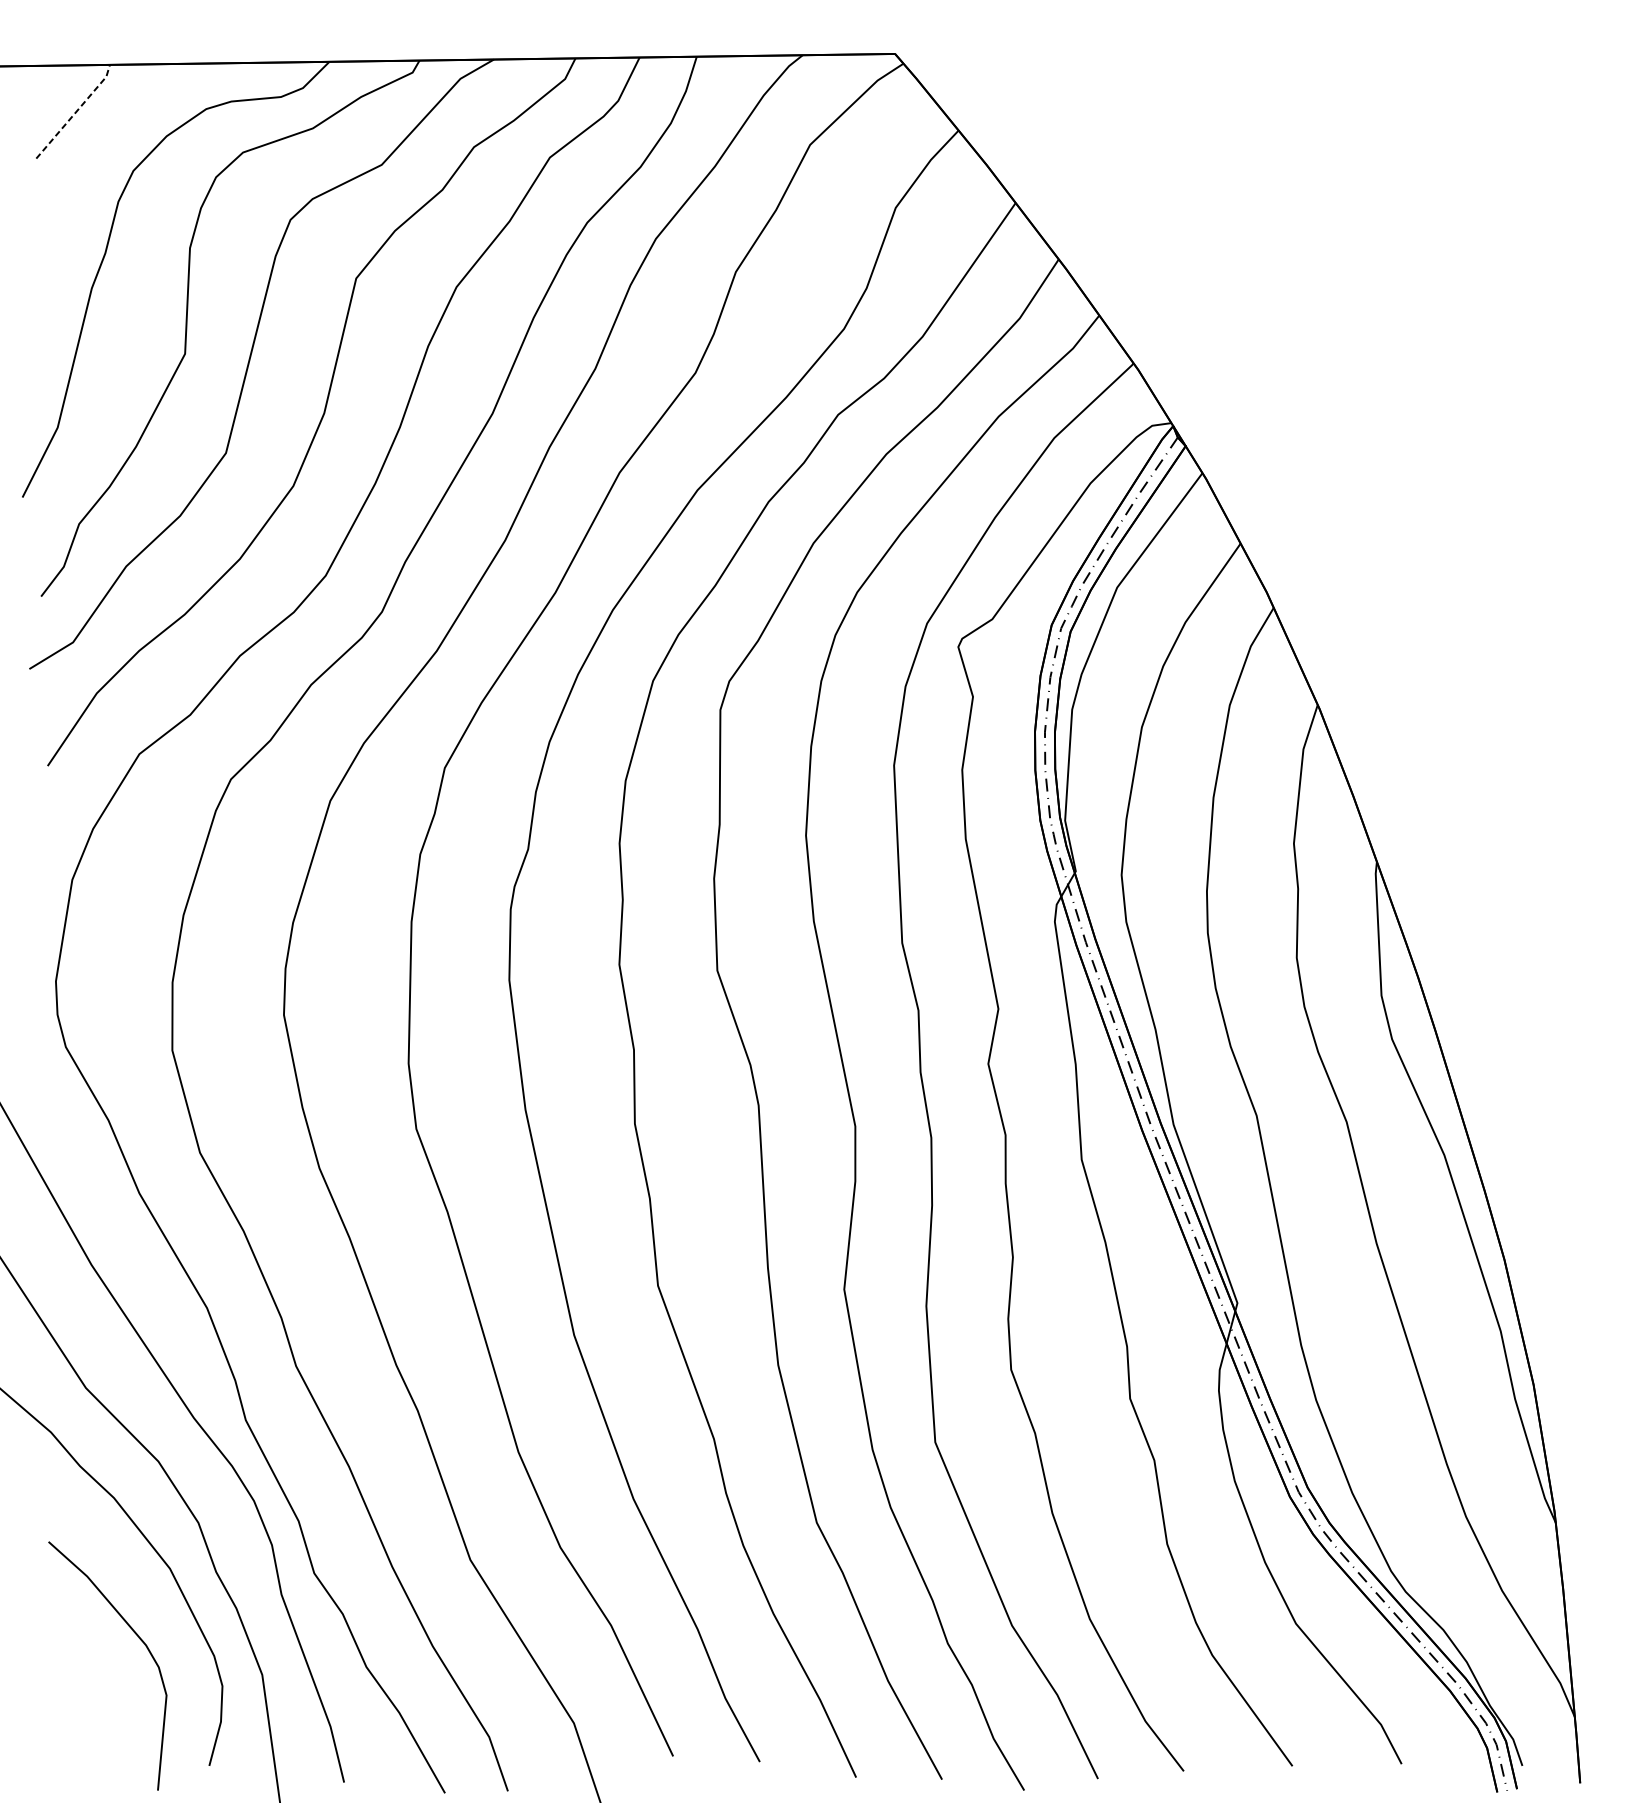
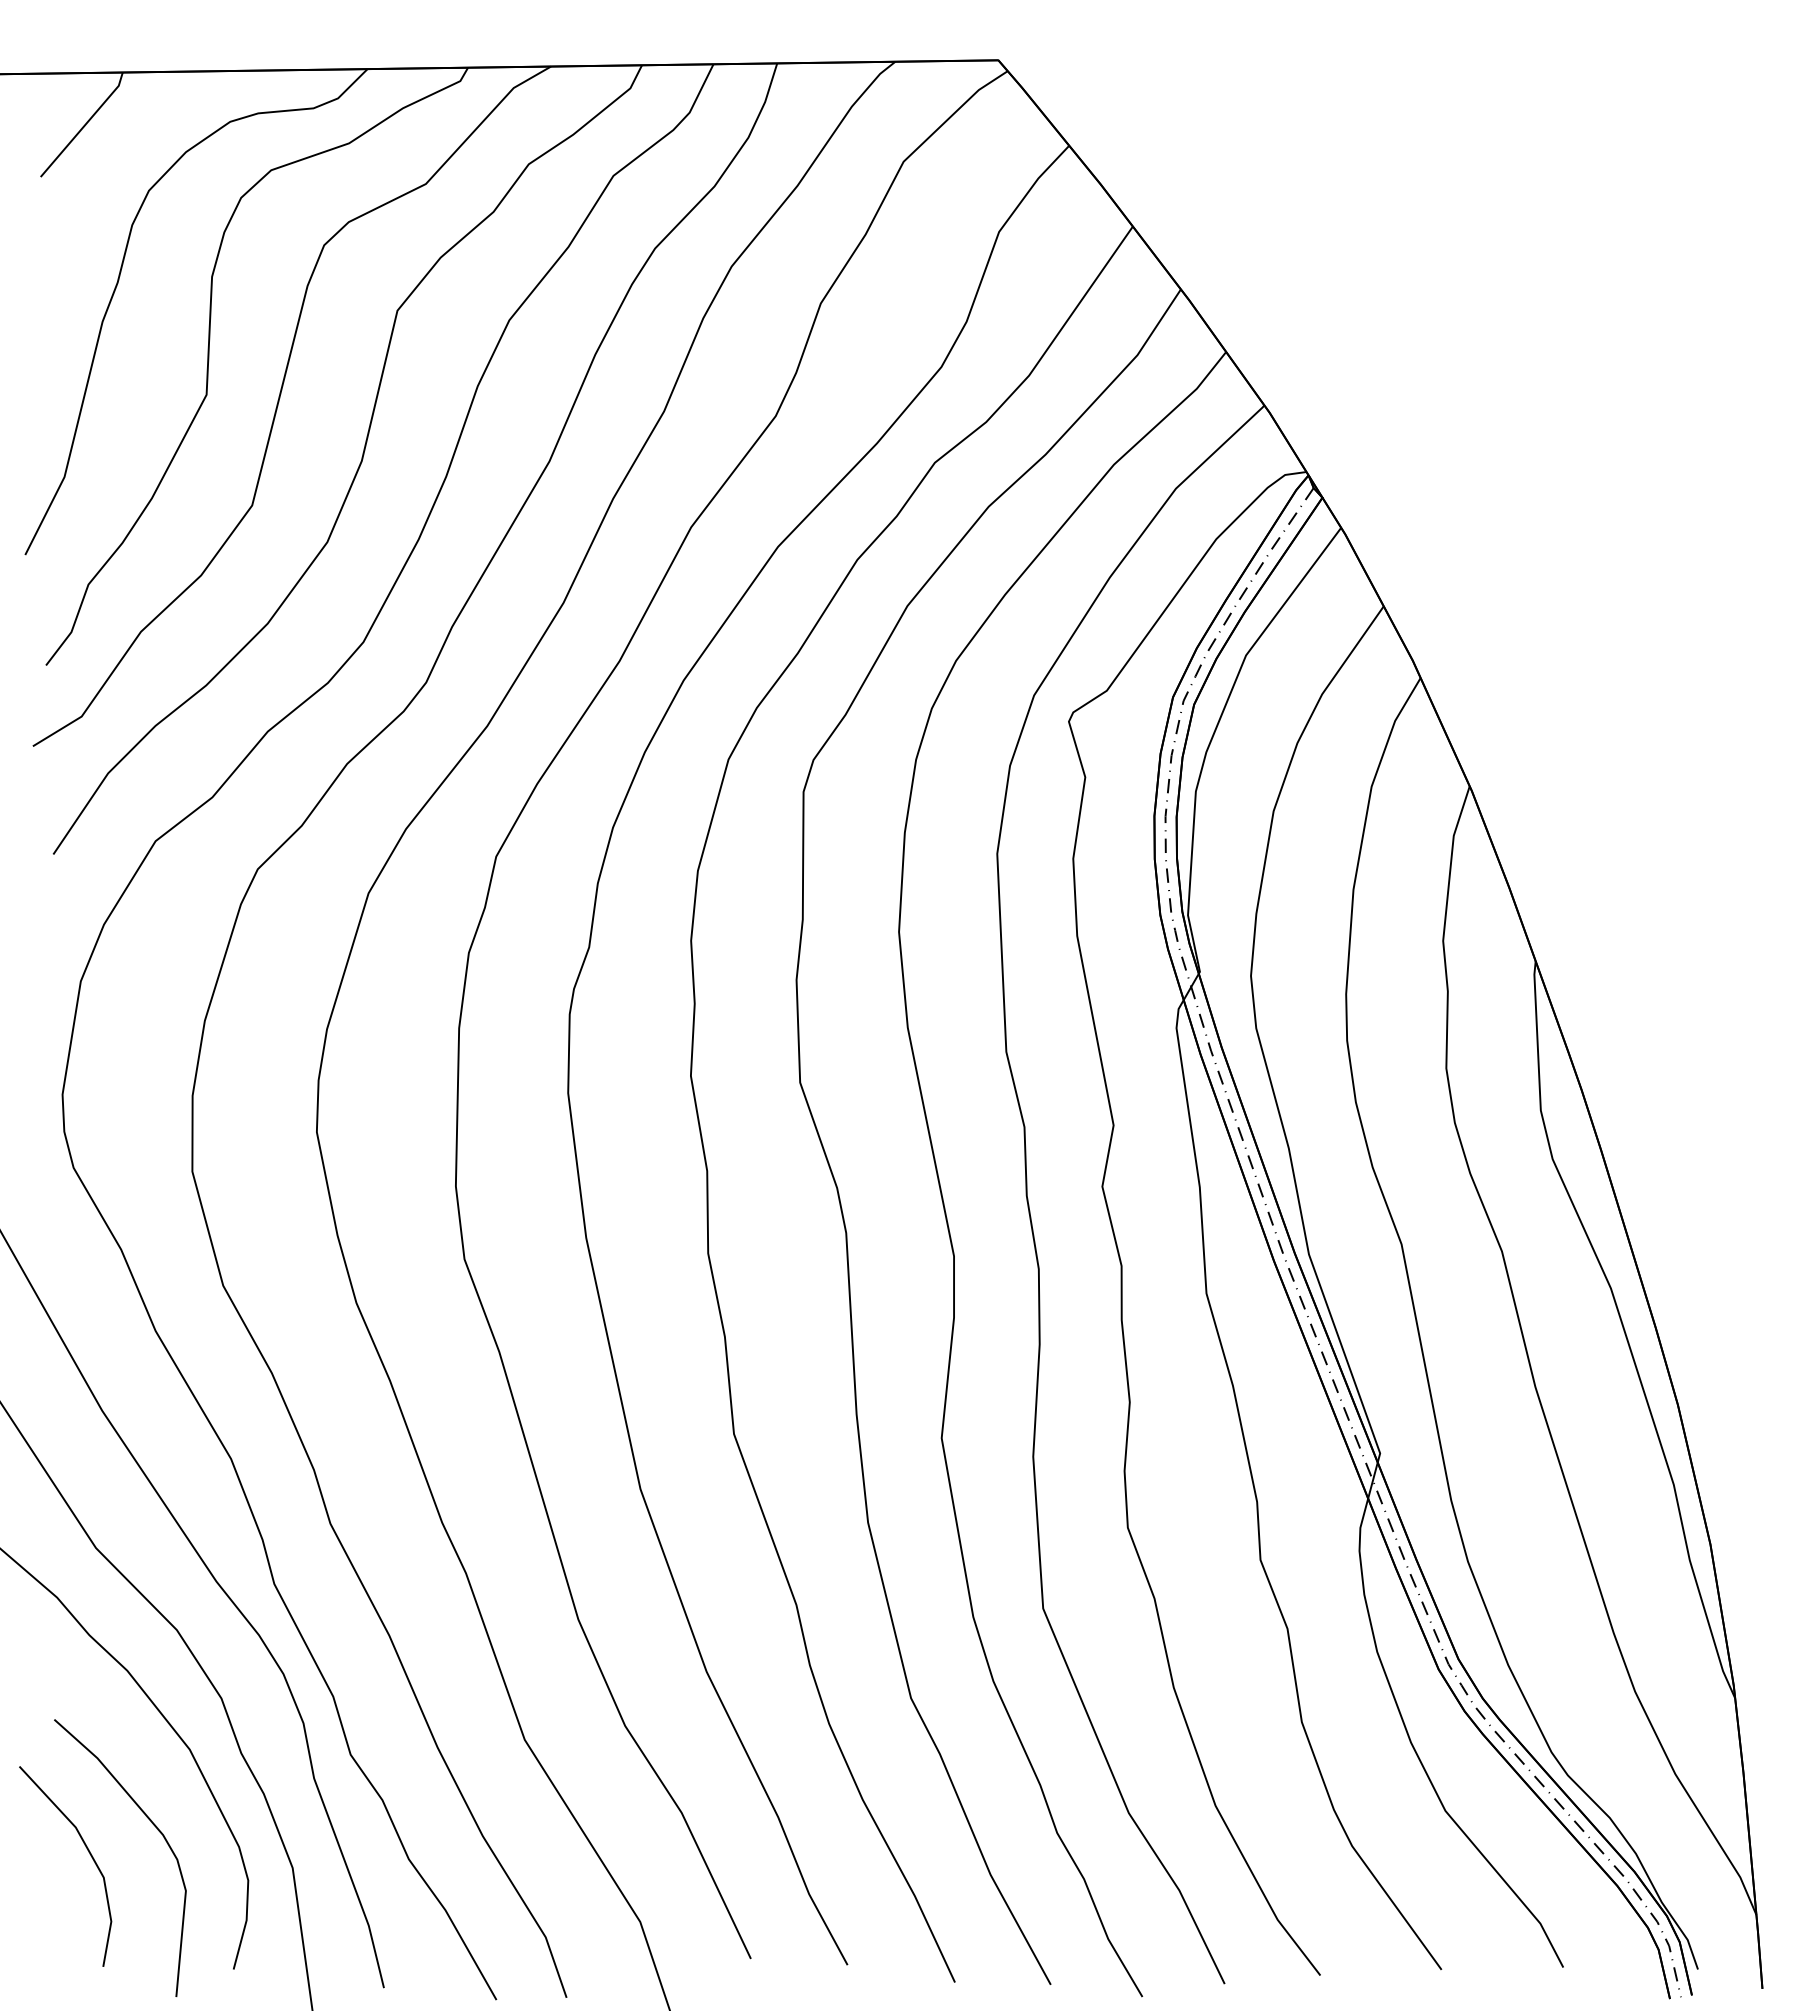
line: (75, 112) -> (84, 125), dashed -> solid
line: (80, 1662) -> (89, 1854), added

